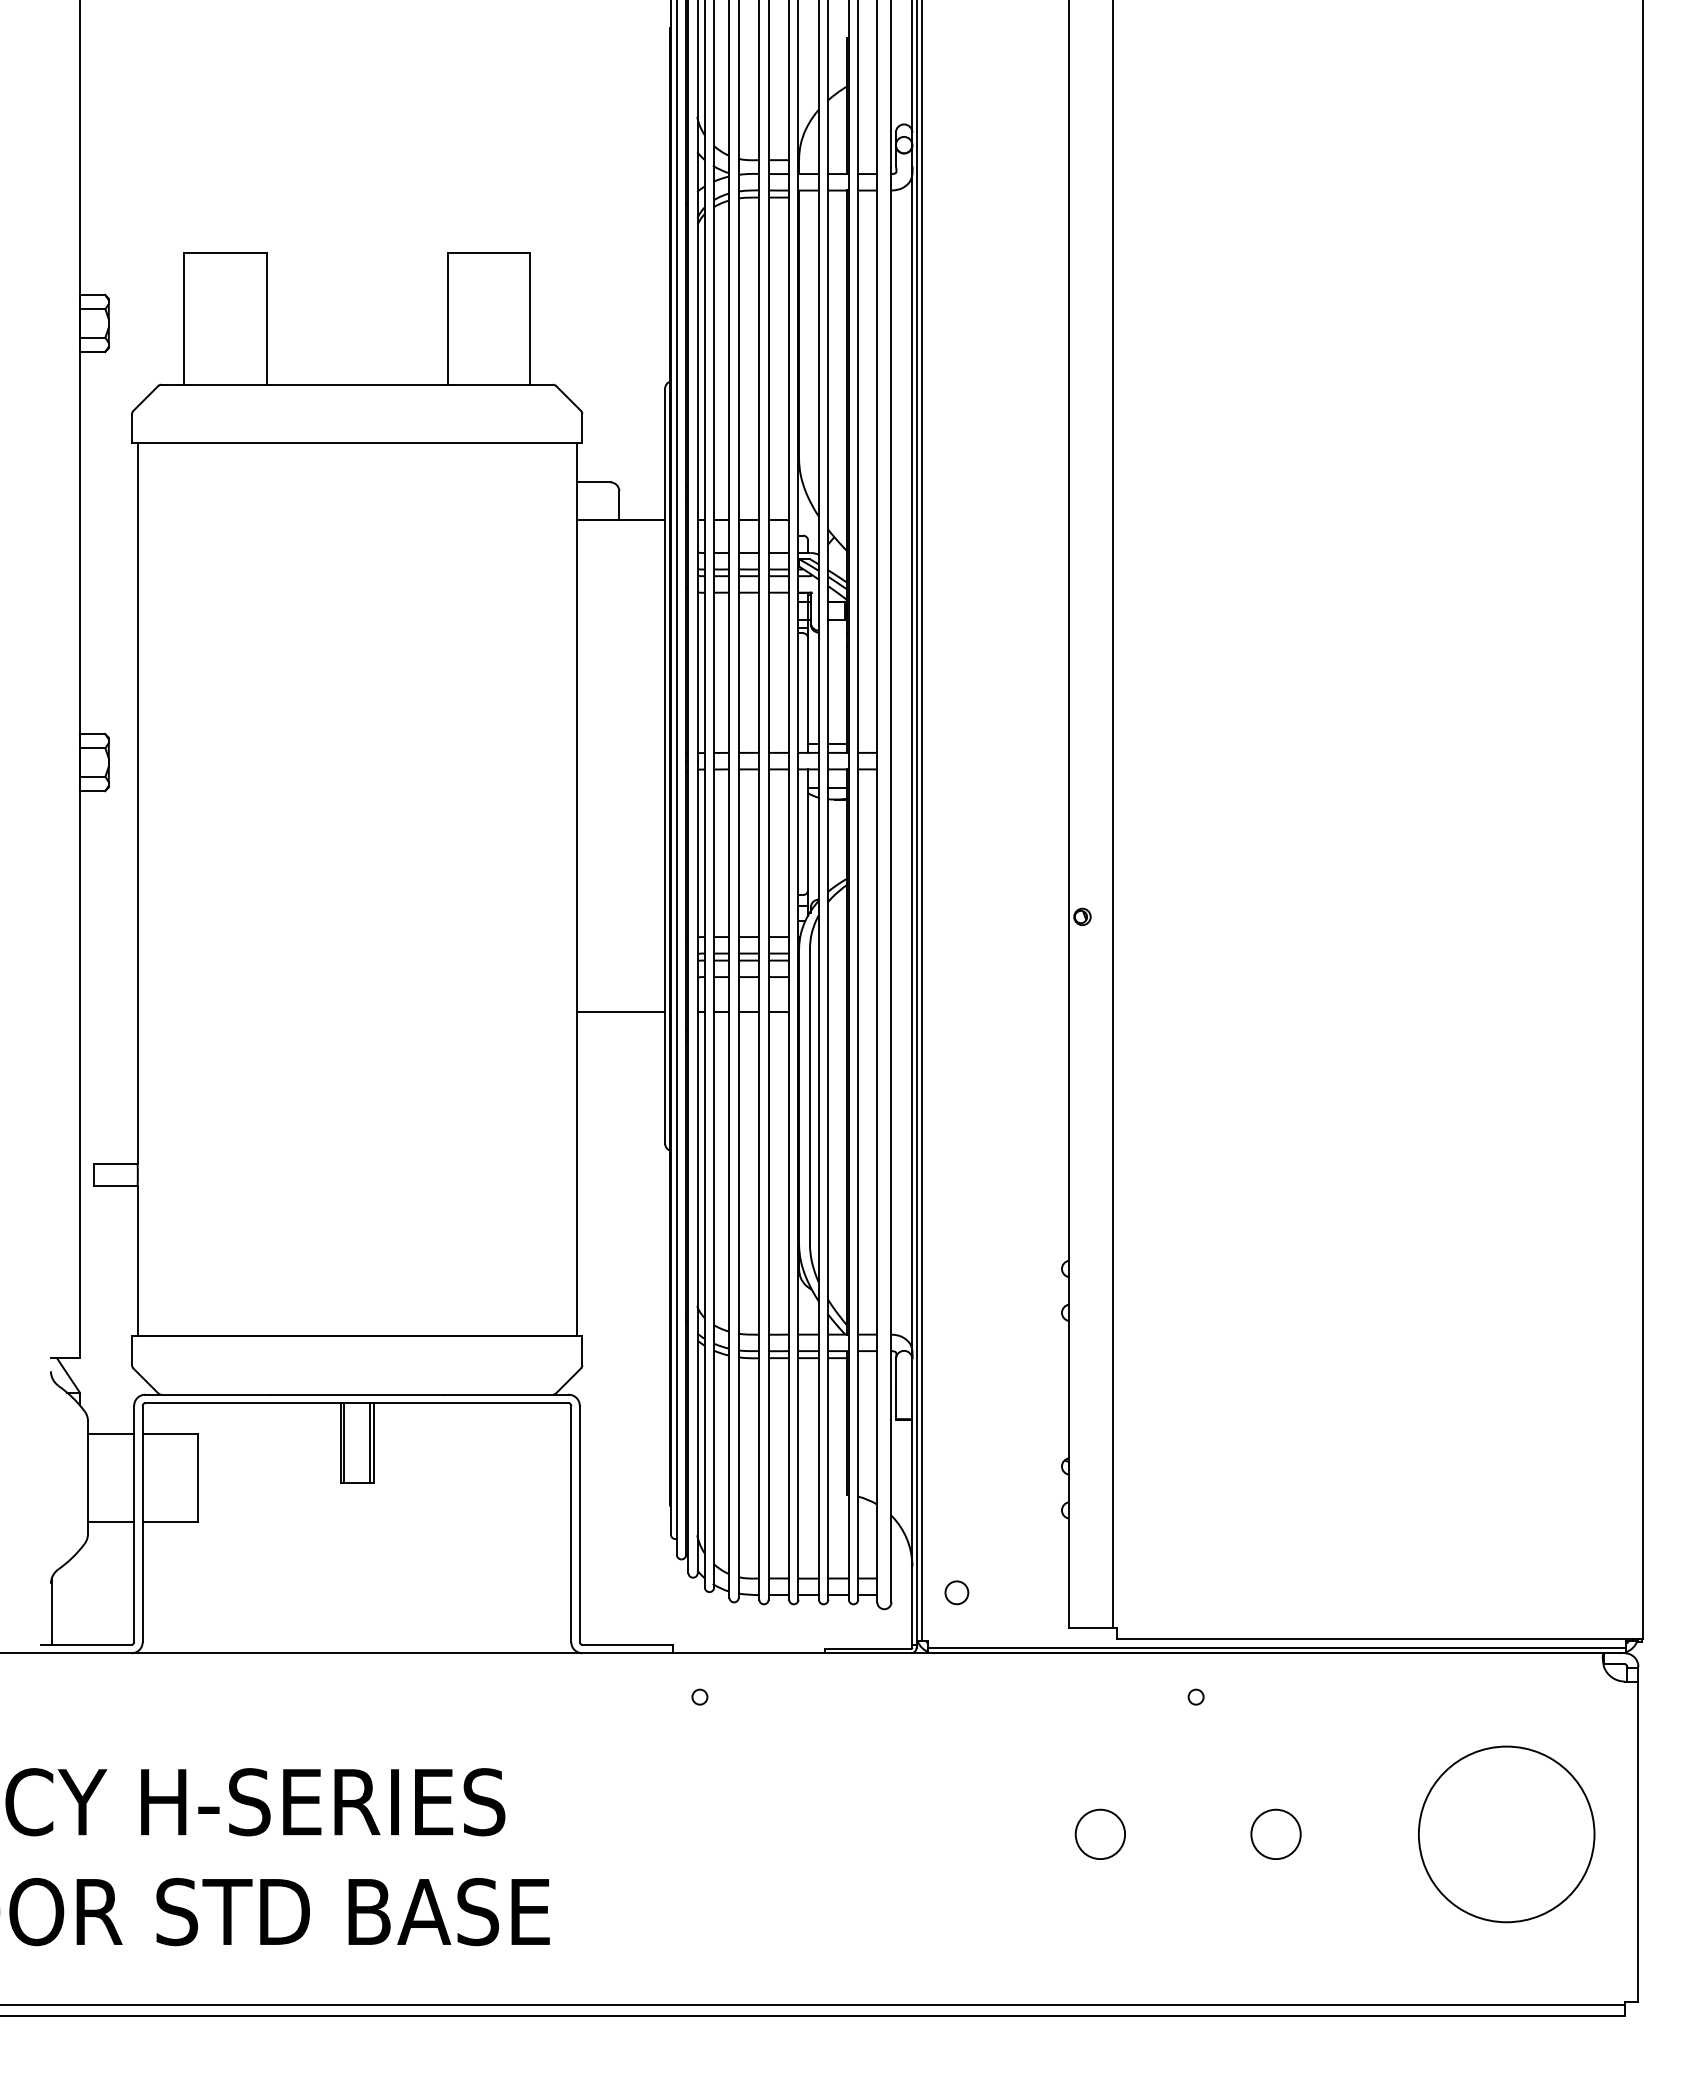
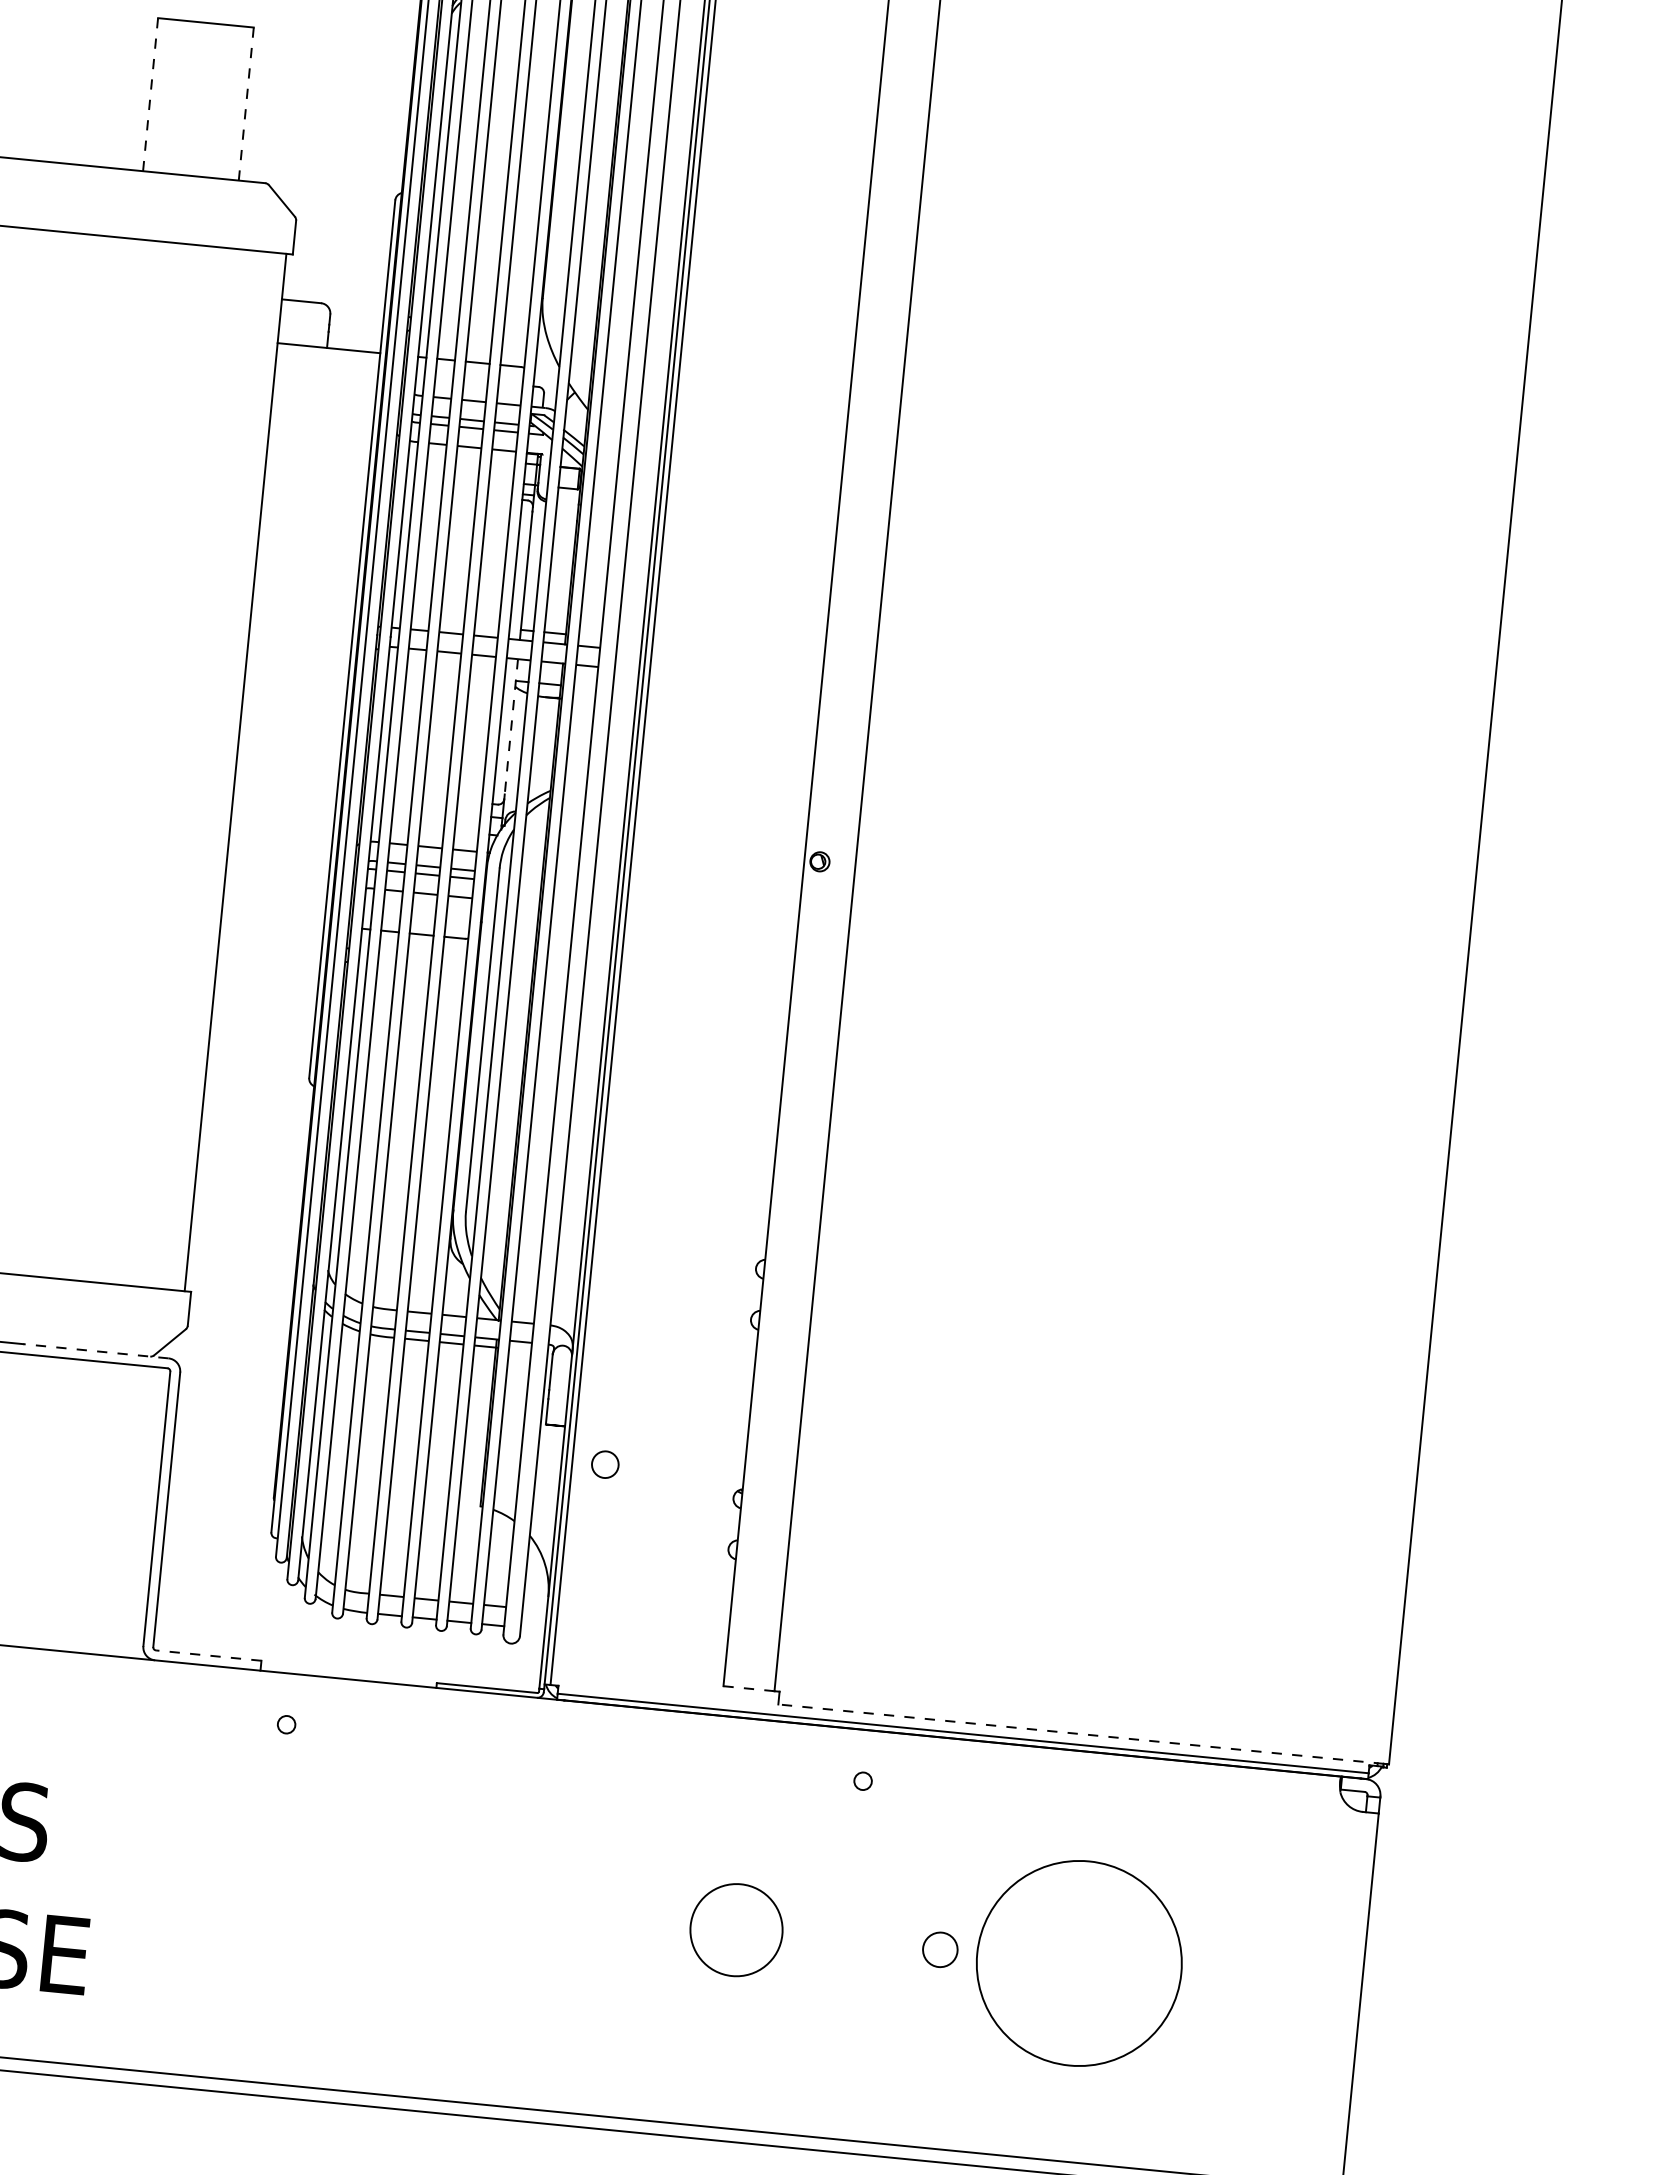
line: (447, 318) -> (150, 94), solid -> dashed
line: (530, 318) -> (246, 103), solid -> dashed
line: (808, 828) -> (511, 727), solid -> dashed
line: (620, 1012) -> (272, 920), removed
line: (505, 1394) -> (95, 1350), solid -> dashed
circle: (956, 1592) -> (604, 1464), moved
line: (1090, 1627) -> (748, 1688), solid -> dashed
line: (1378, 1638) -> (1081, 1733), solid -> dashed
line: (627, 1644) -> (208, 1655), solid -> dashed
circle: (1099, 1833) -> (735, 1928), size x1.6
circle: (1275, 1834) -> (939, 1949), size x0.6
circle: (1506, 1834) -> (1079, 1963), moved

